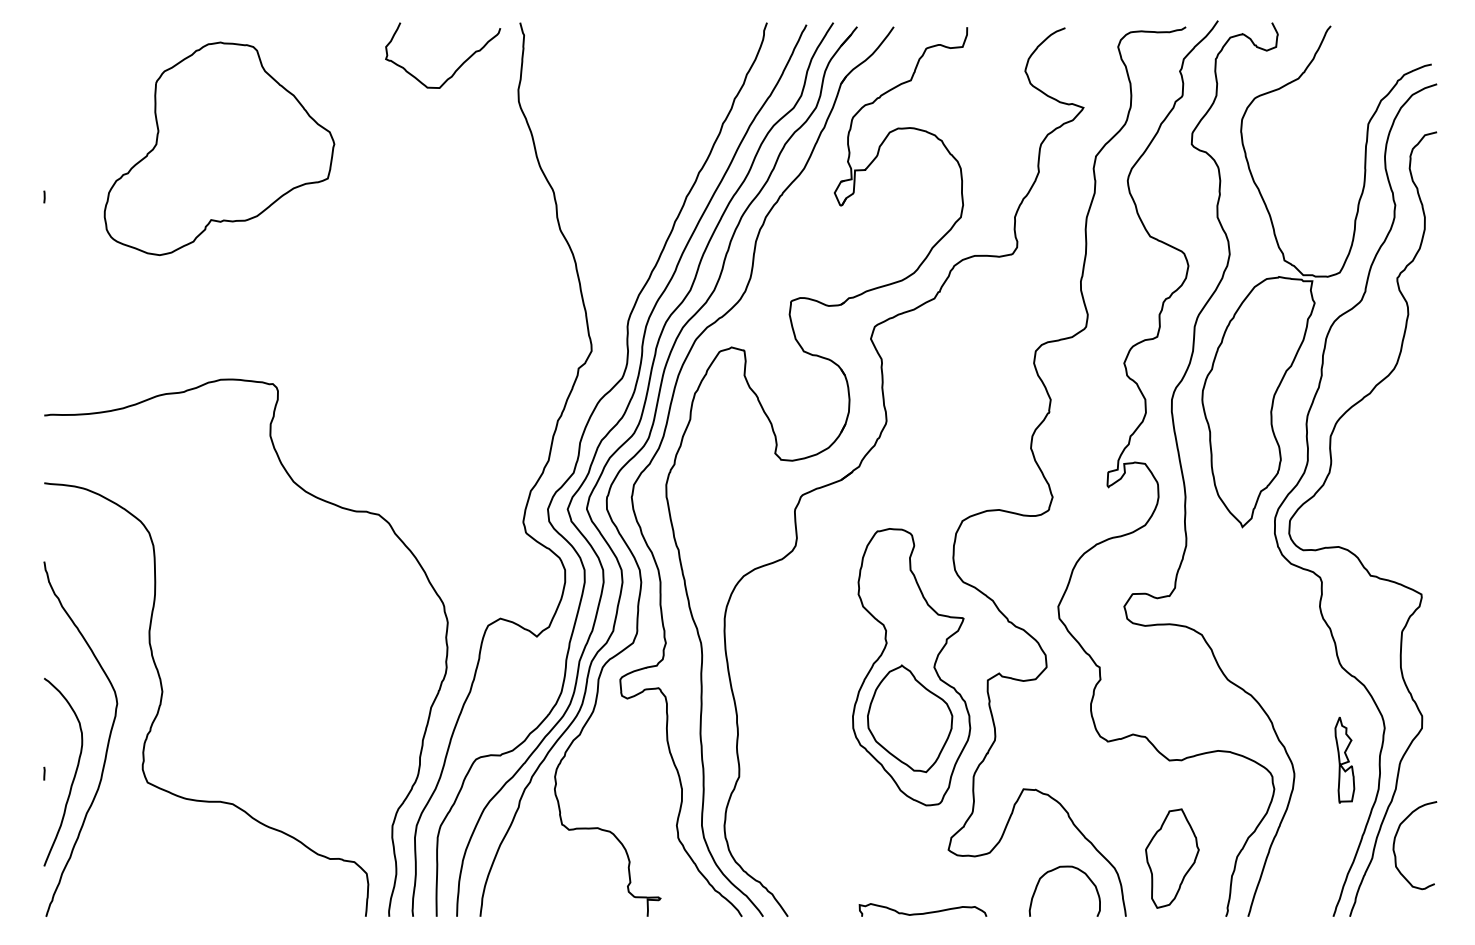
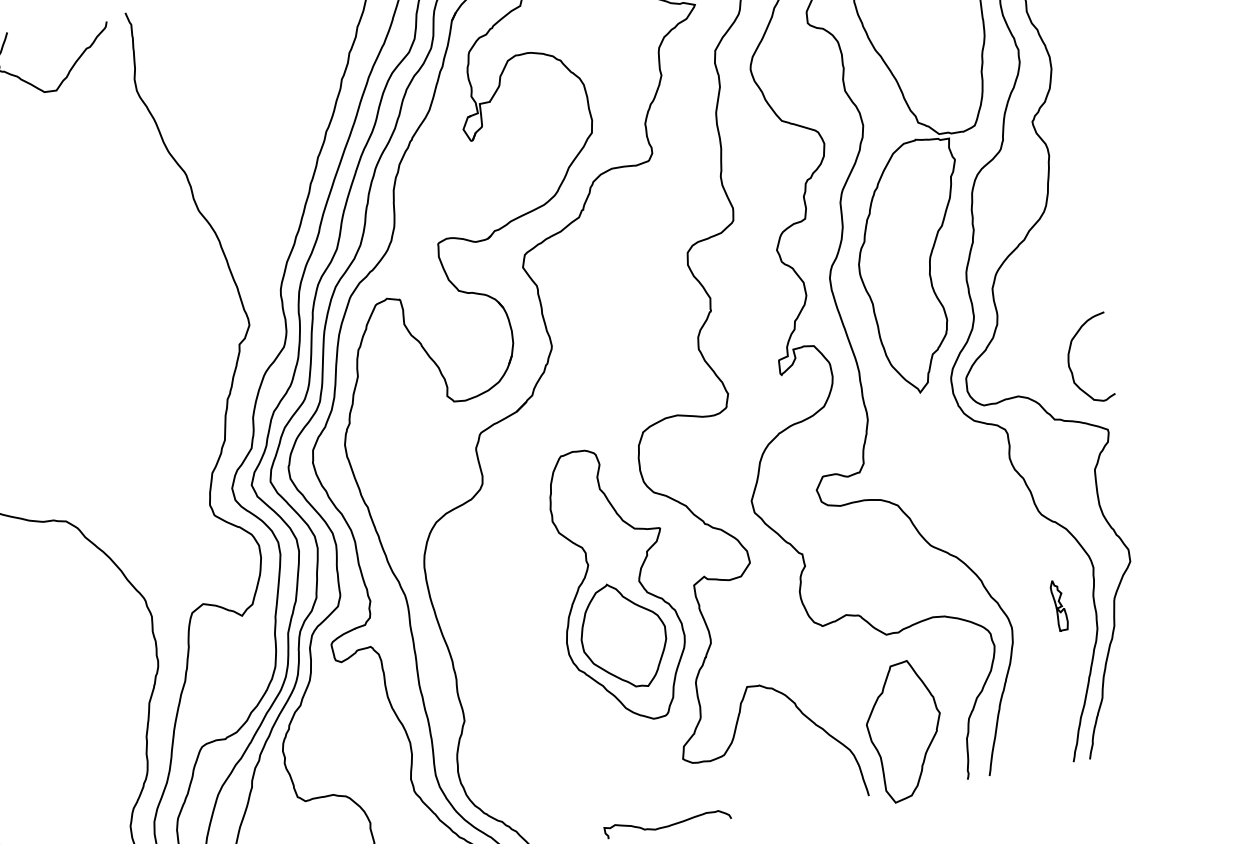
part: (1344, 759) -> (1058, 605), size x0.6
curve: (1395, 841) -> (1069, 358), moved
part: (1172, 858) -> (905, 730), size x1.4
curve: (1054, 870) -> (790, 762), removed

